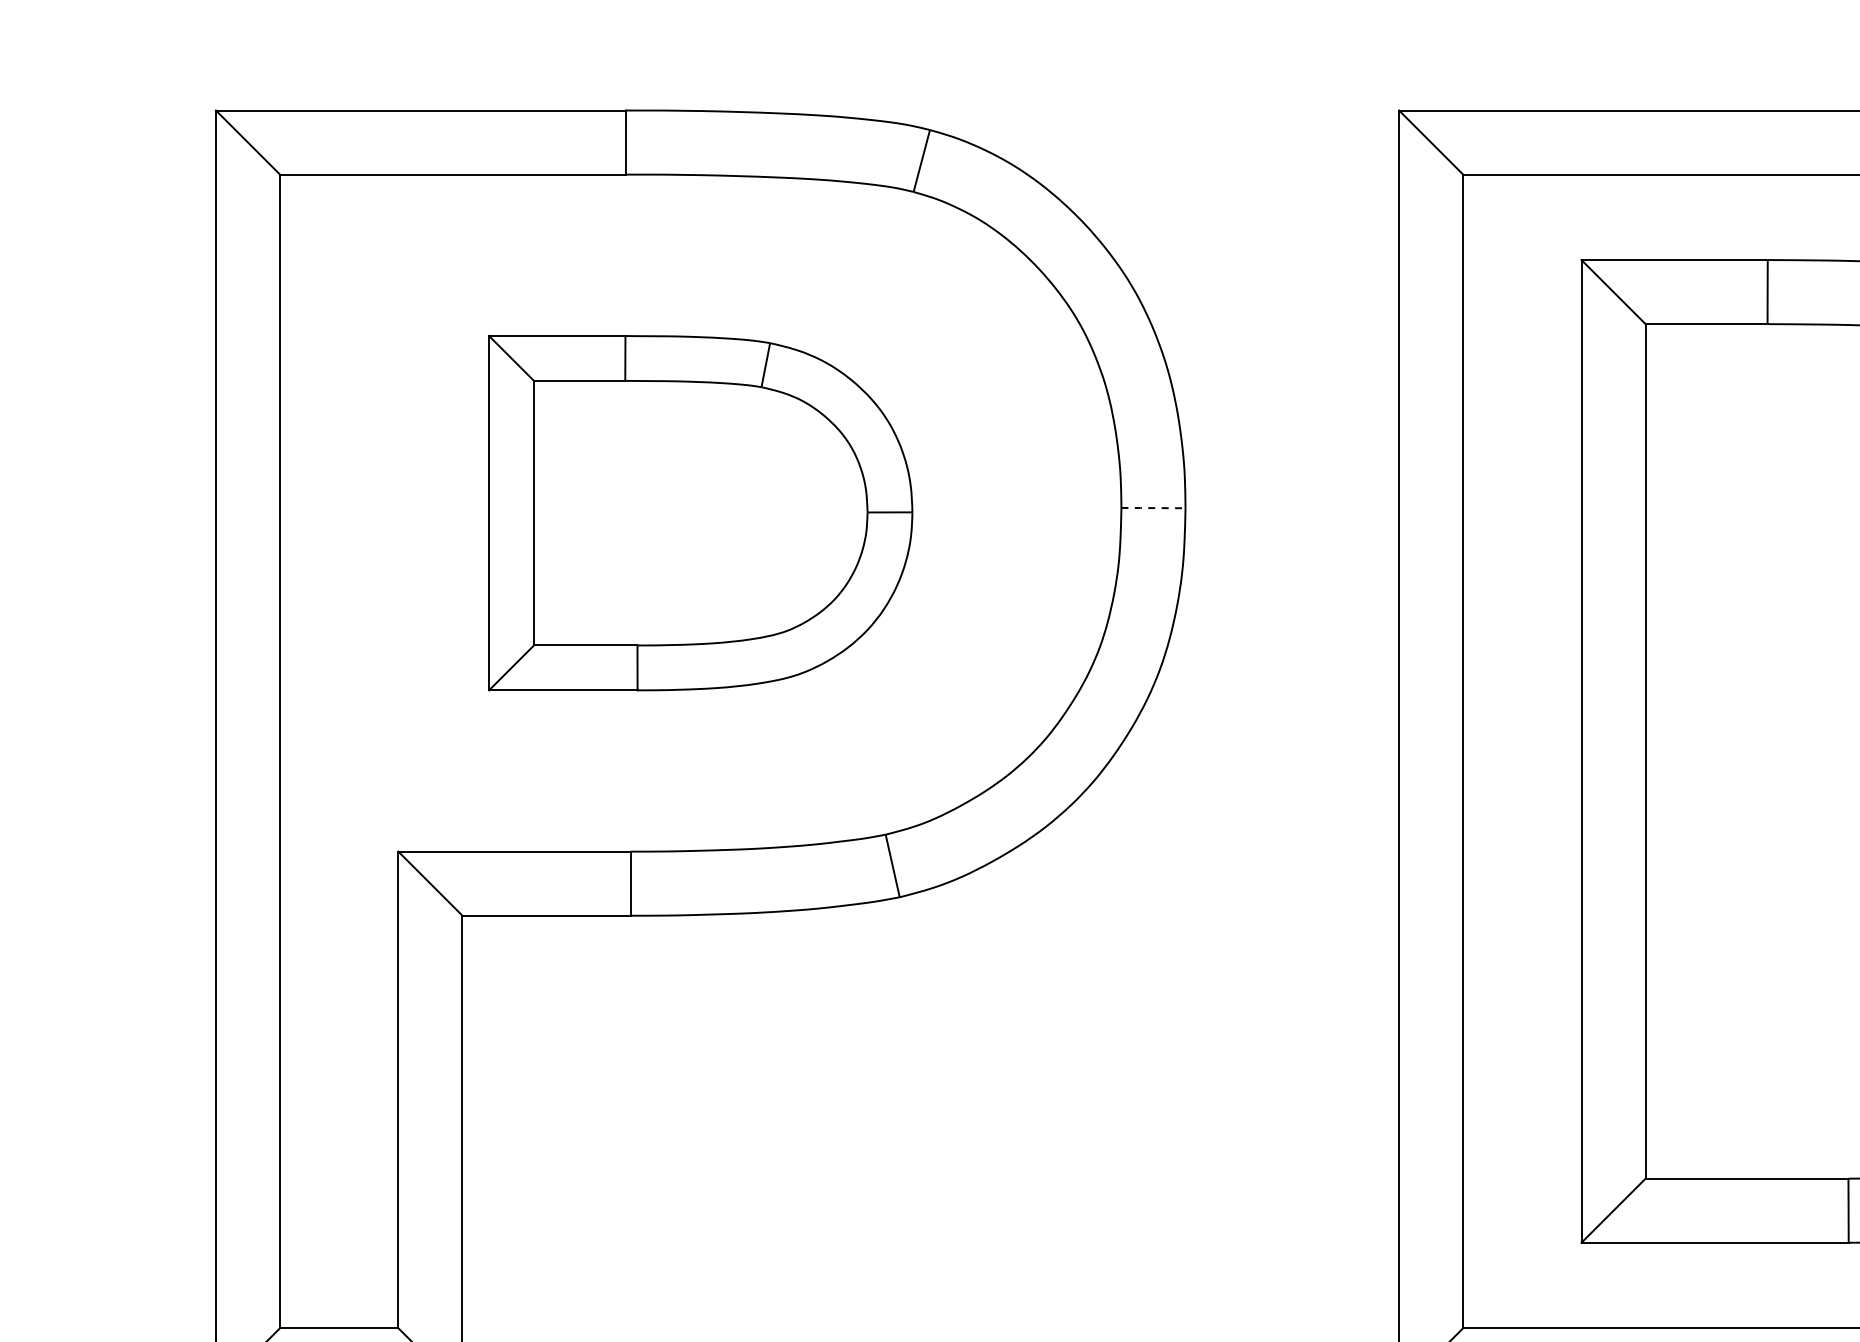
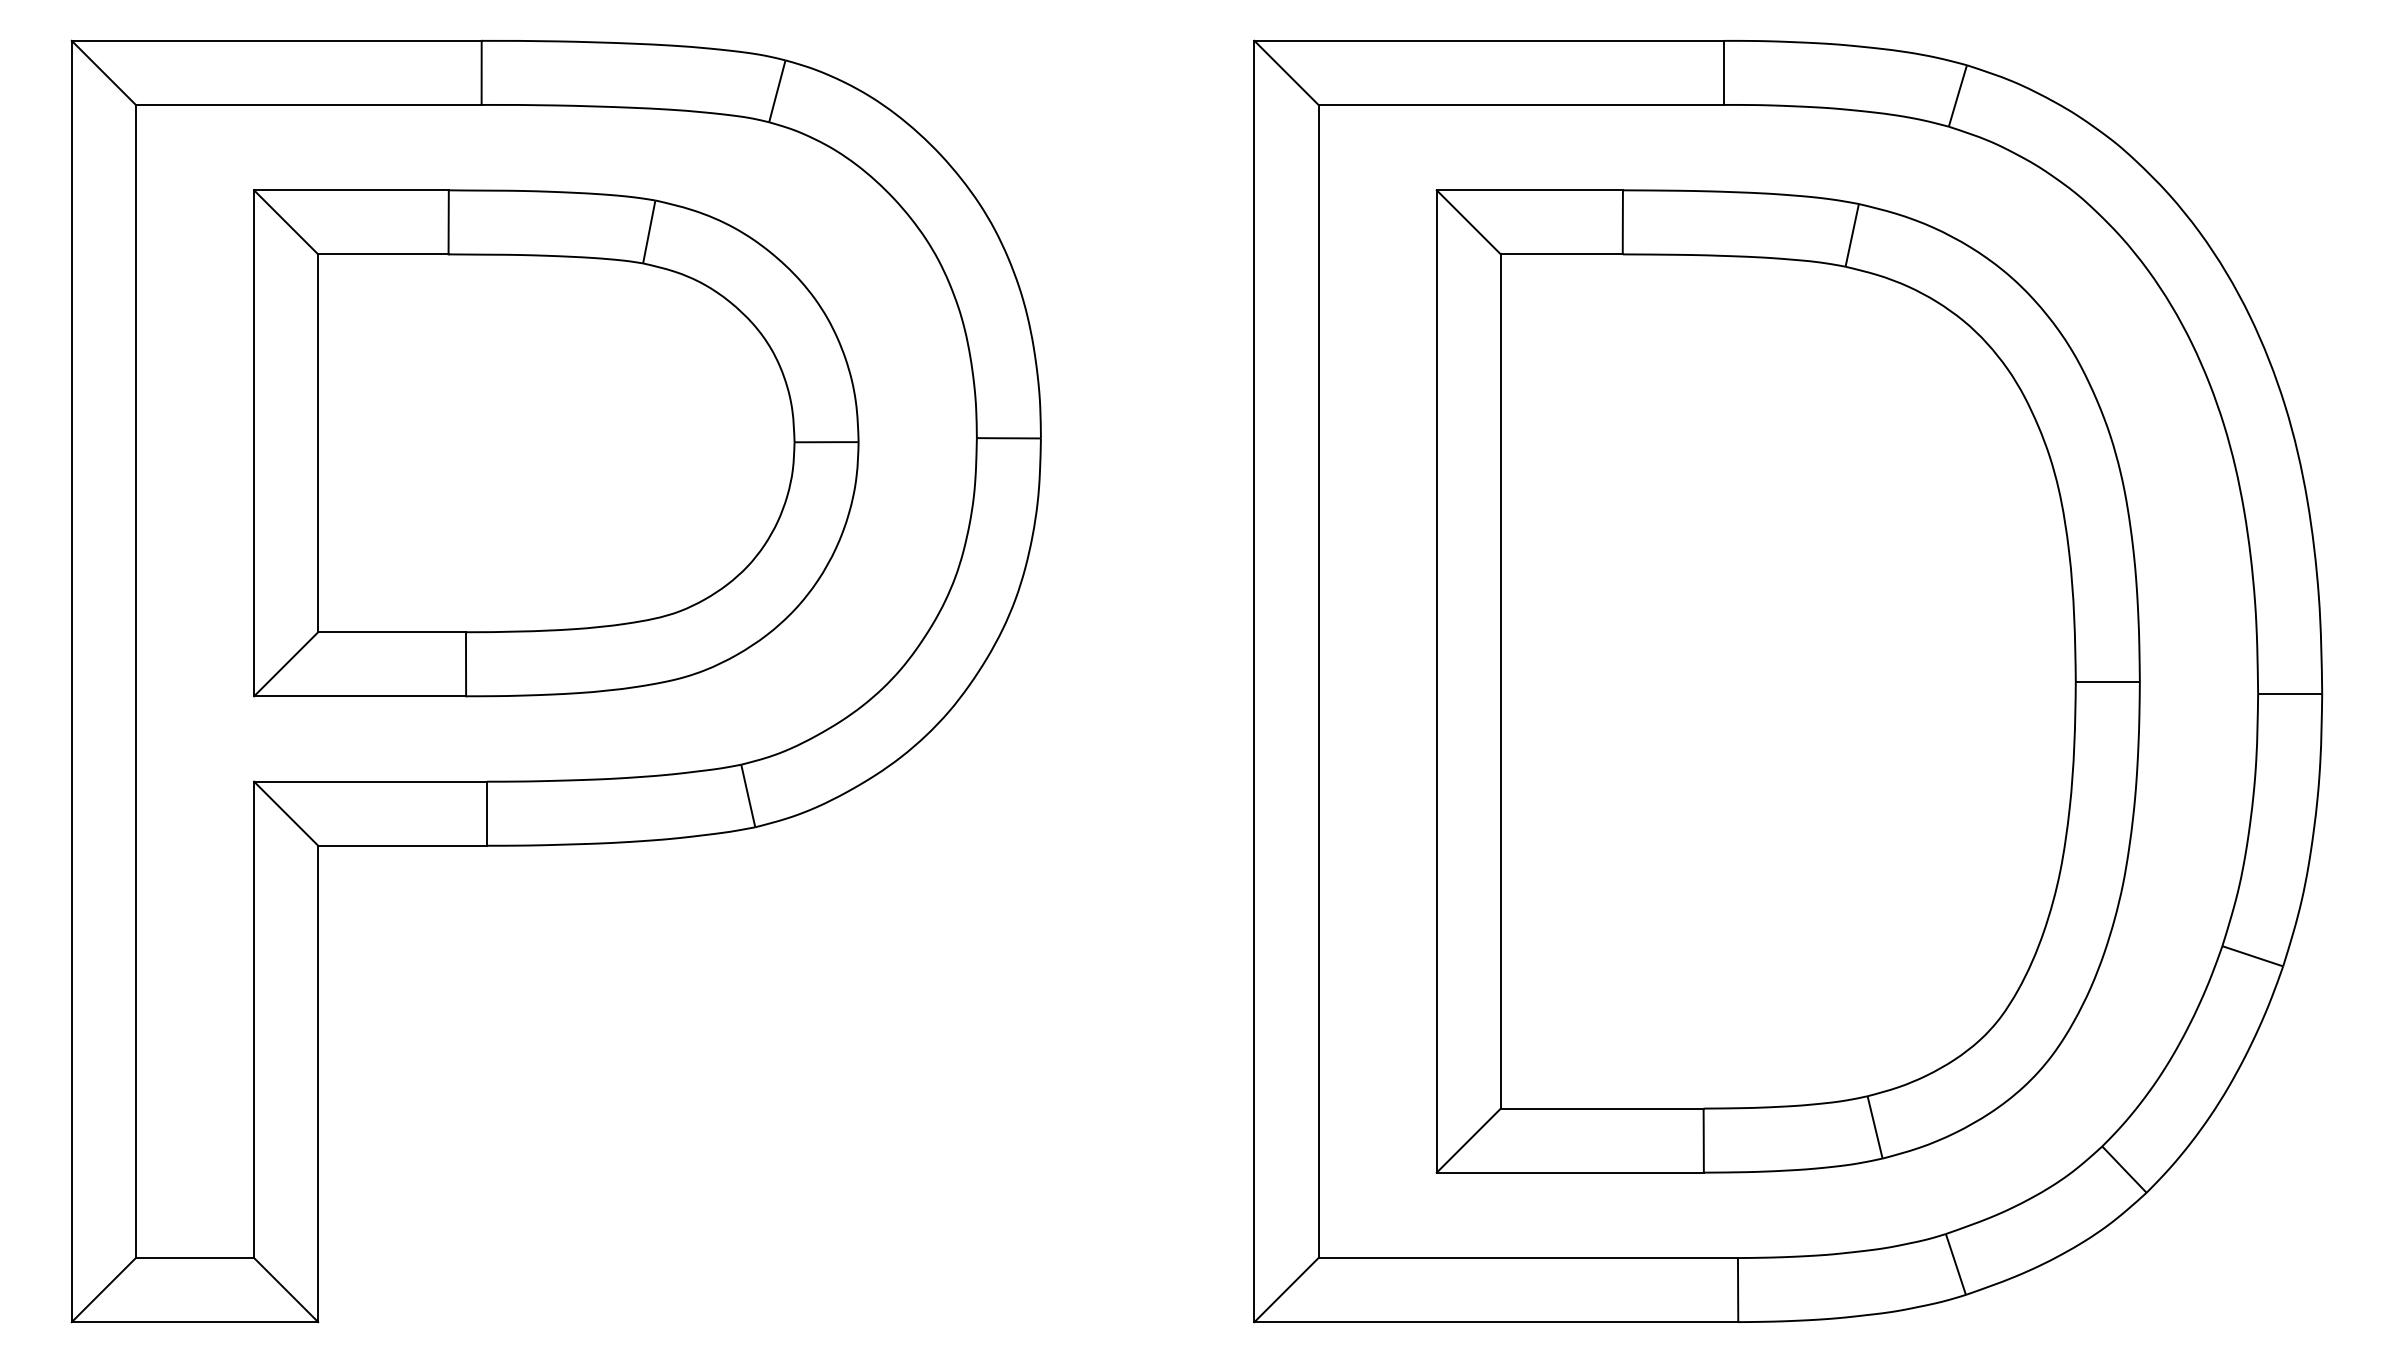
line: (1153, 508) -> (1008, 438), dashed -> solid
part: (700, 513) -> (556, 443), size x1.43

